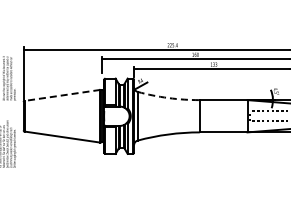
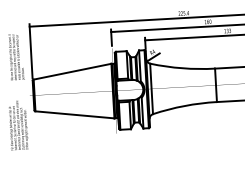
line: (62, 95) -> (72, 71), dashed -> solid
arc: (168, 98) -> (182, 68), dashed -> solid

